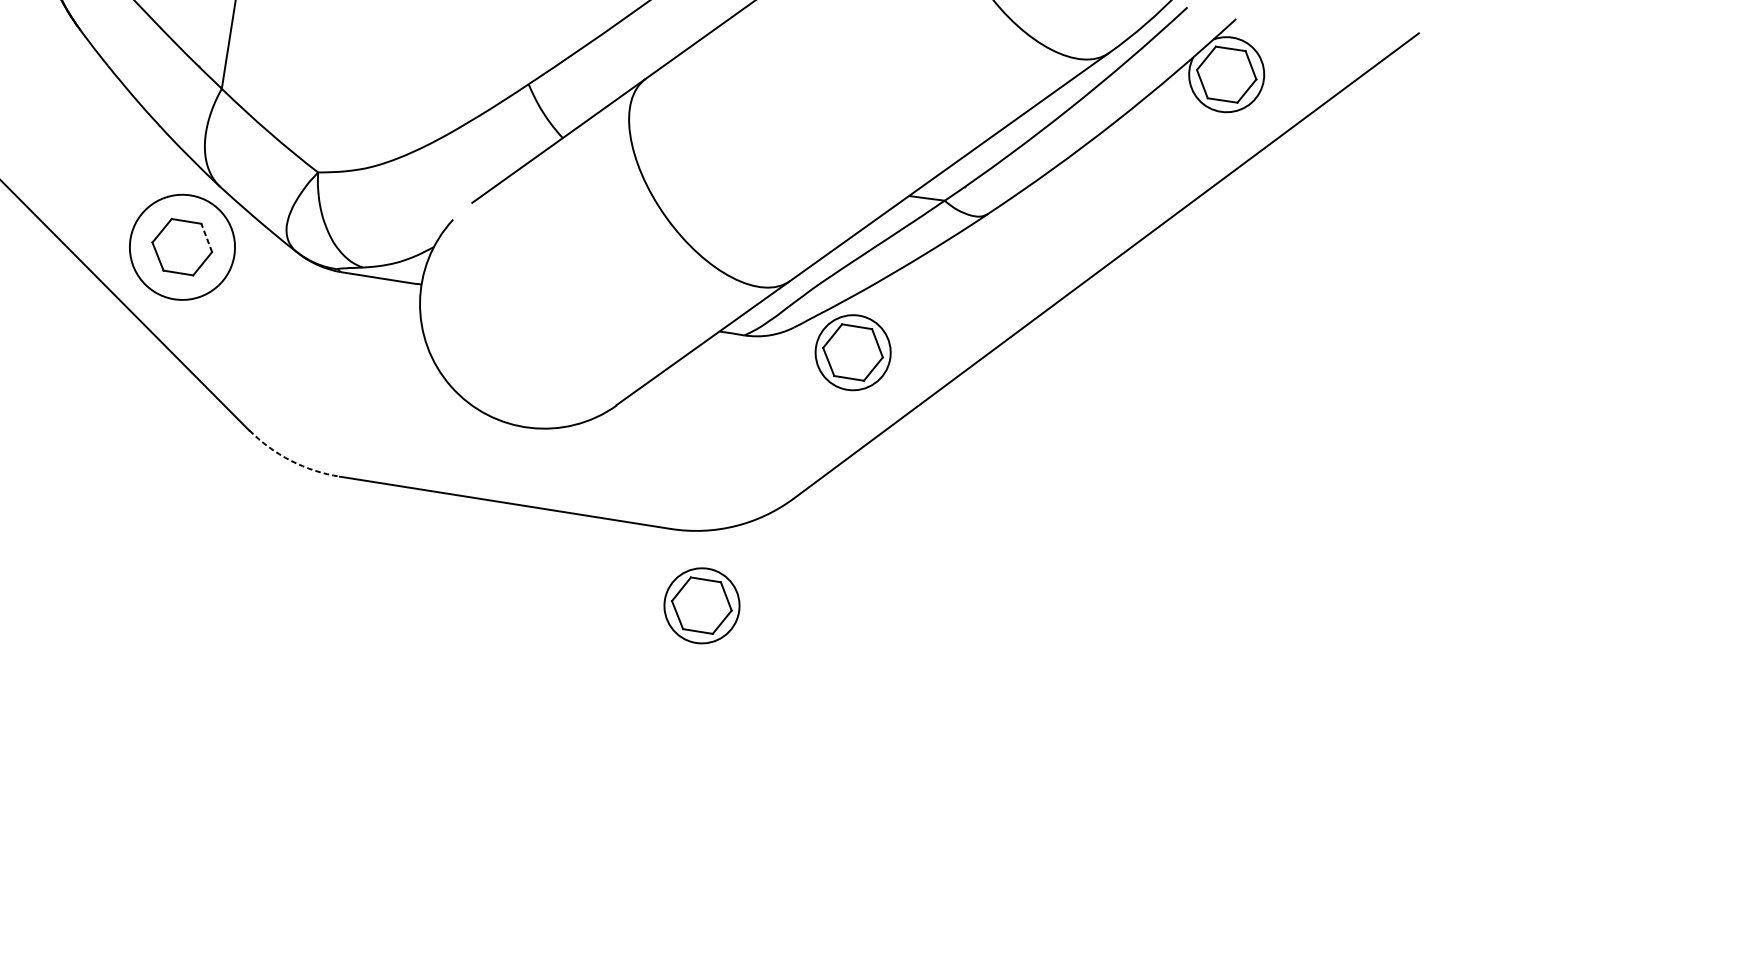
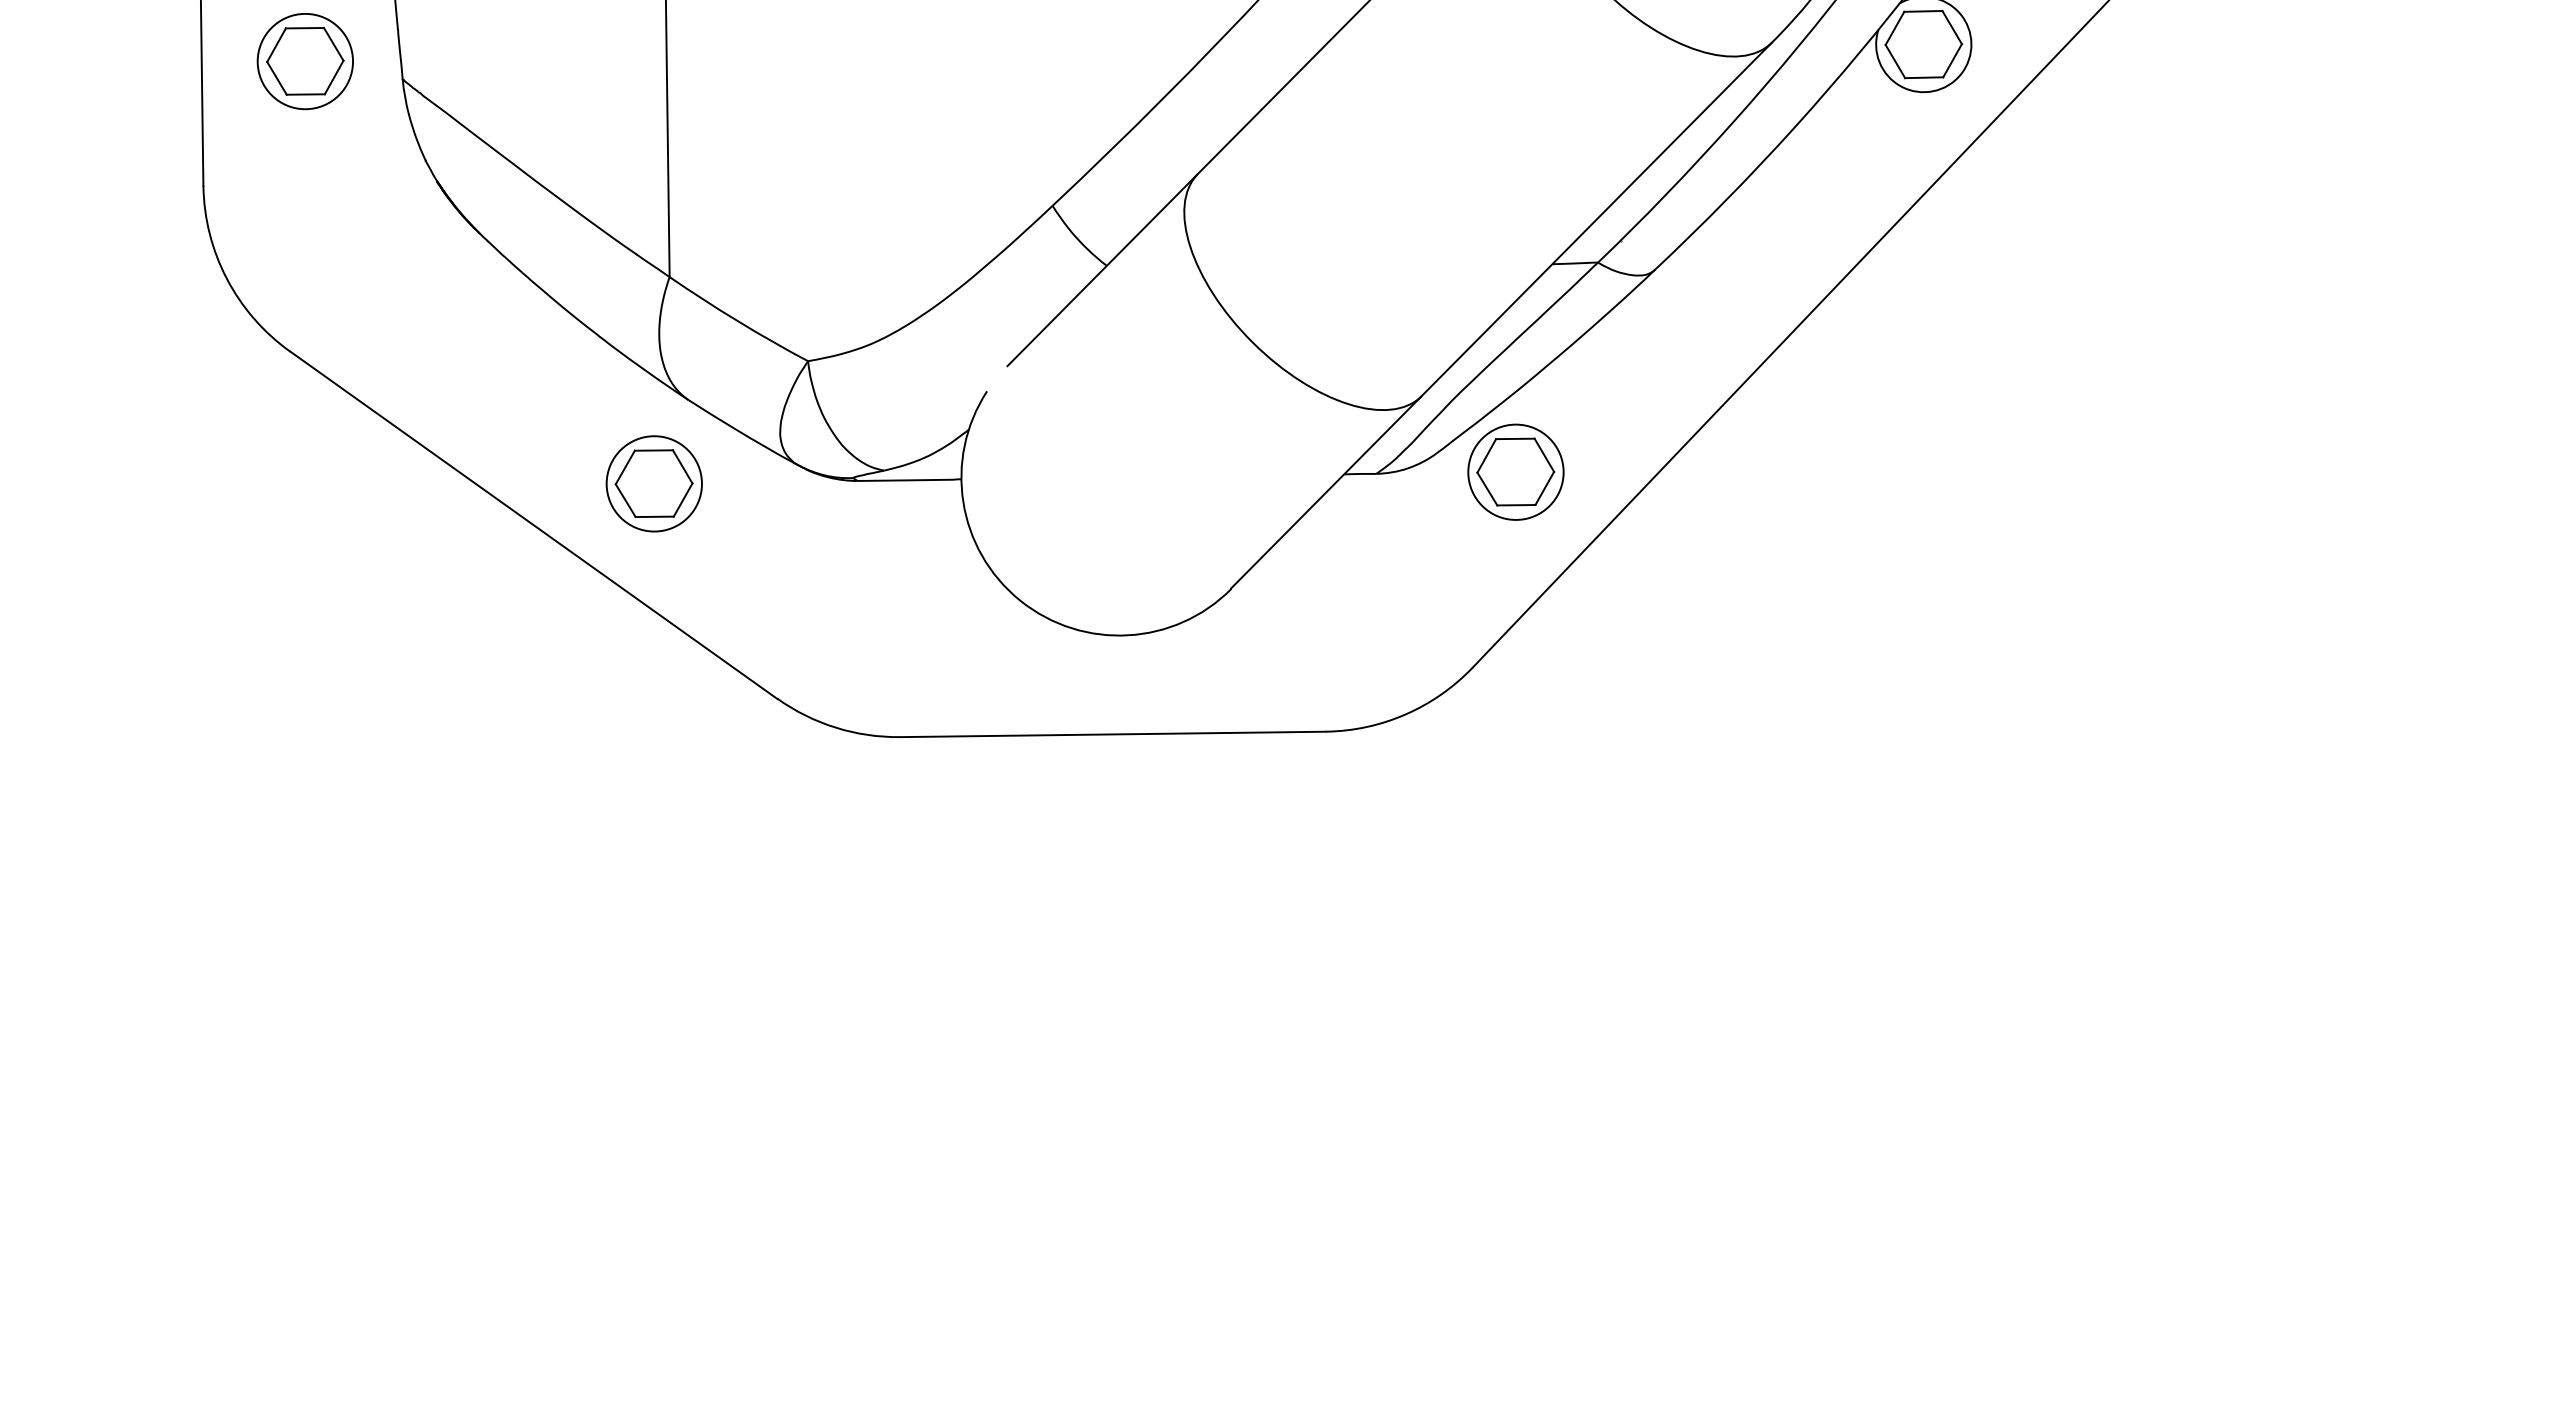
line: (206, 237) -> (682, 466), dashed -> solid
circle: (181, 246) -> (653, 483), size x0.71
arc: (290, 460) -> (835, 727), dashed -> solid
part: (701, 605) -> (1380, 820), removed

